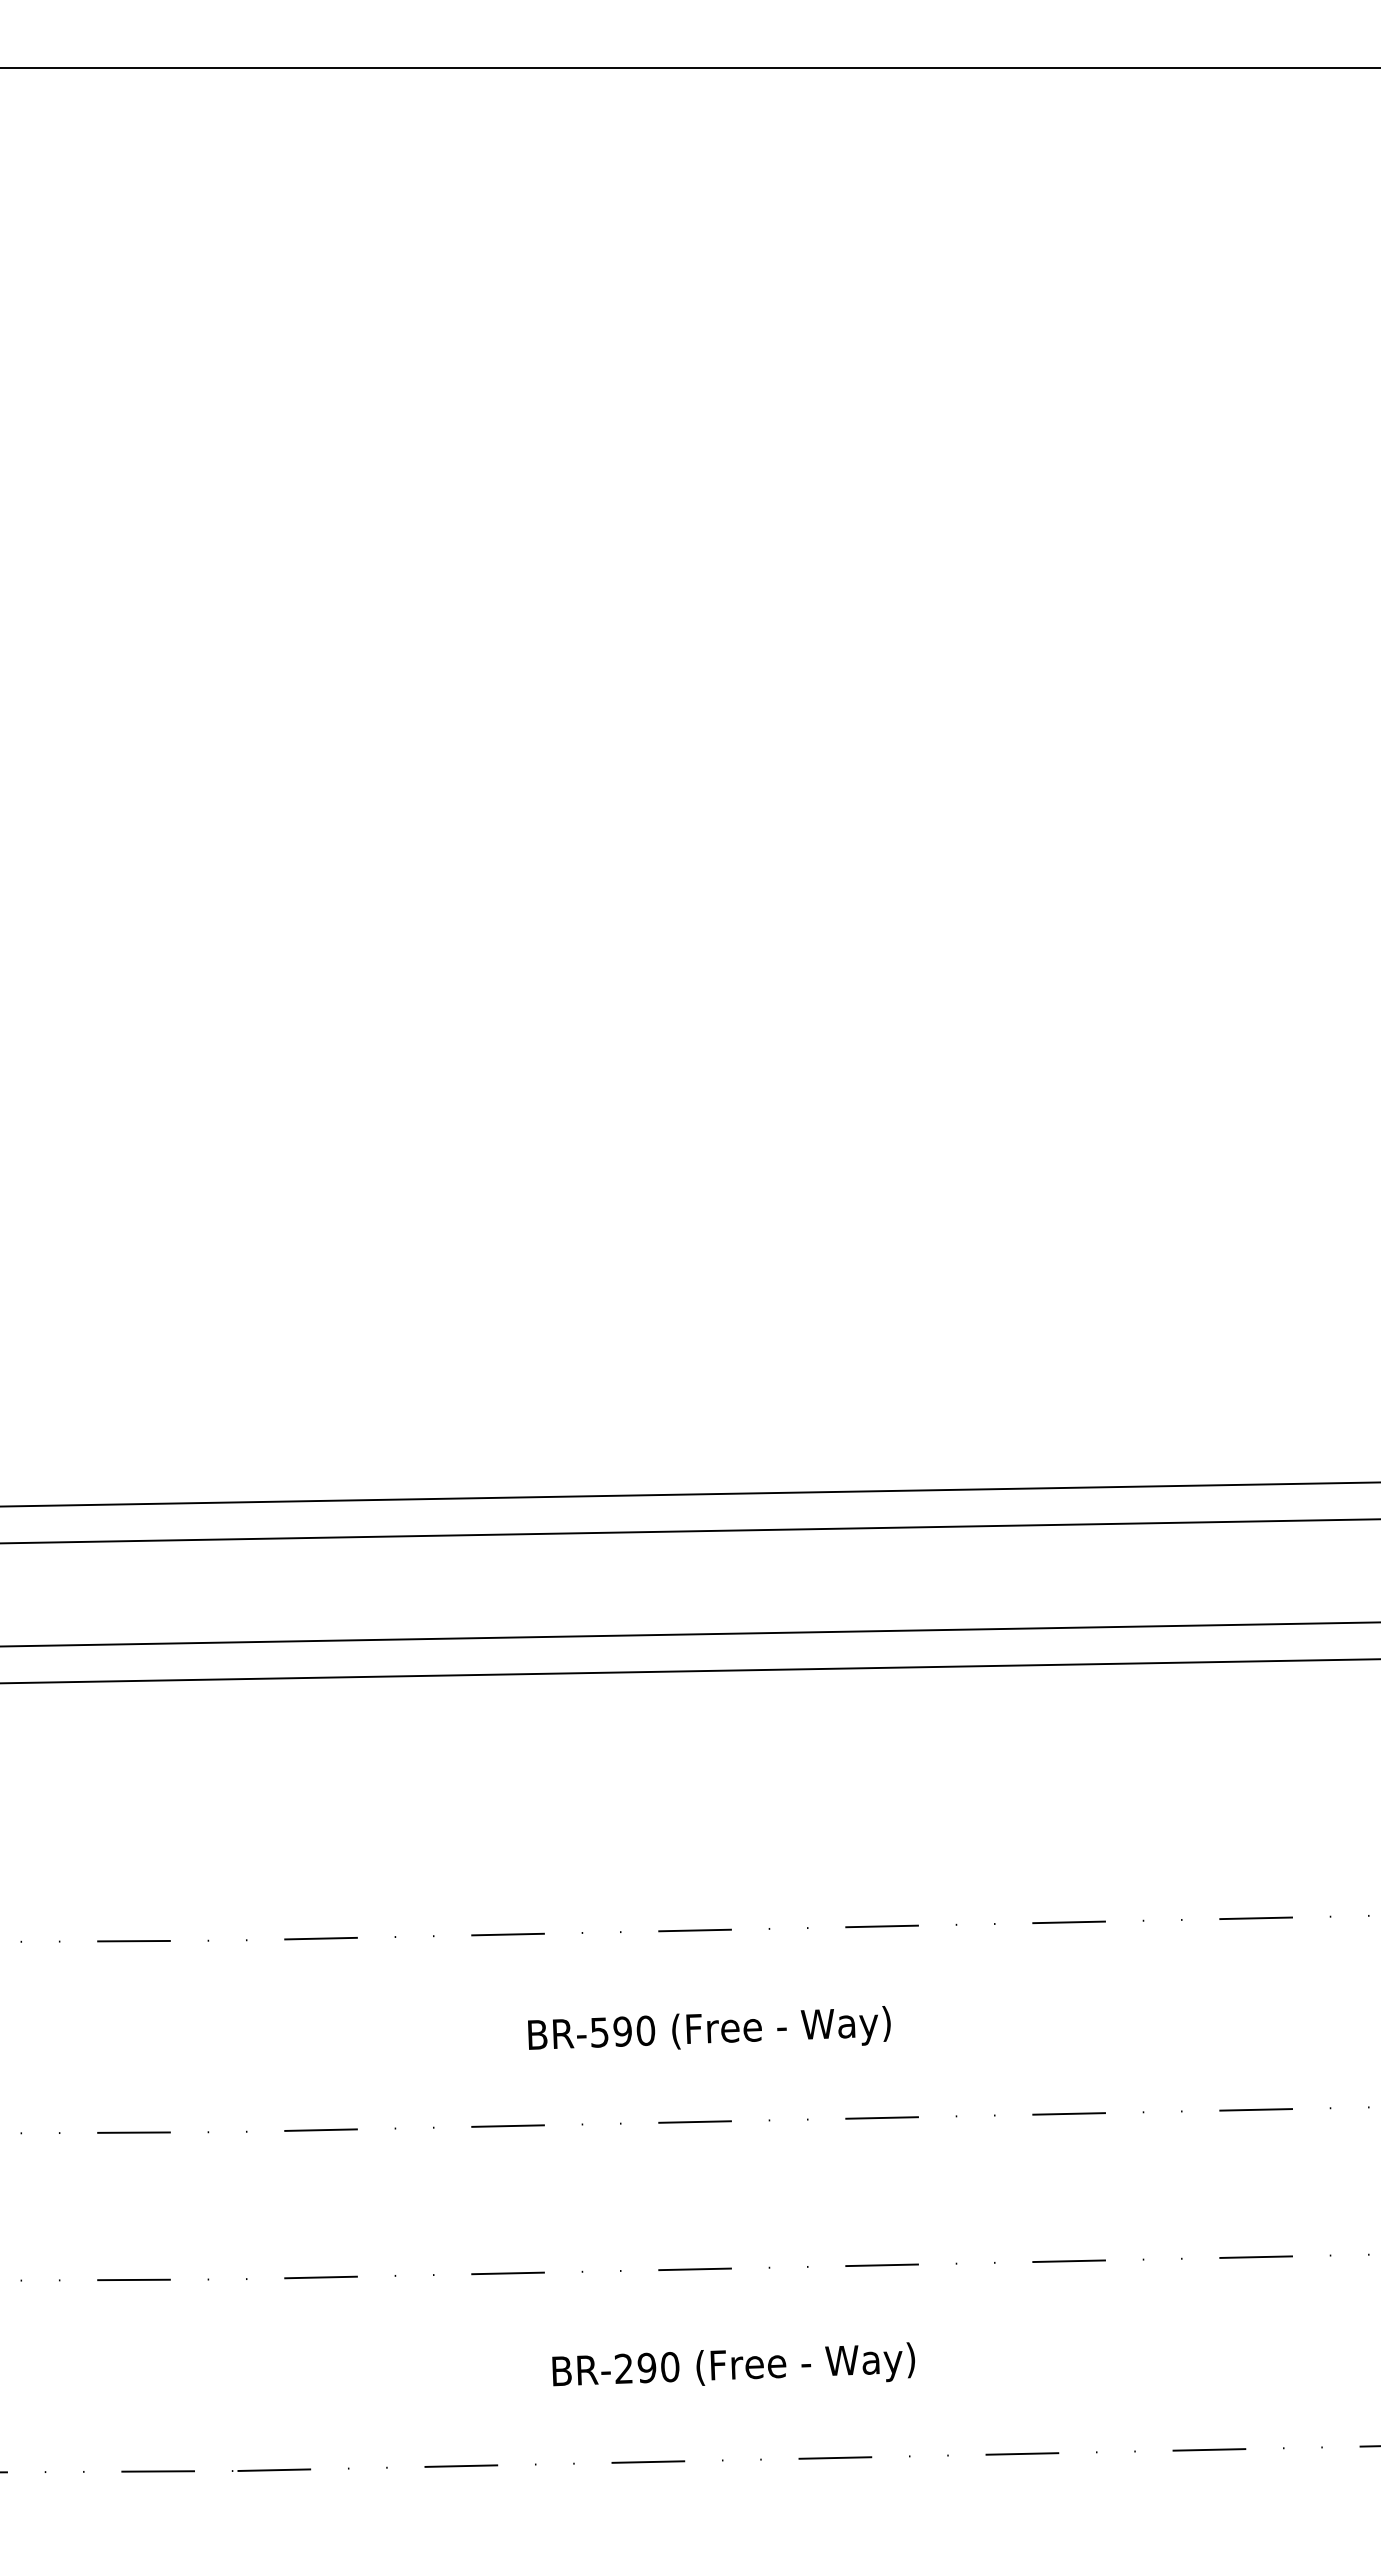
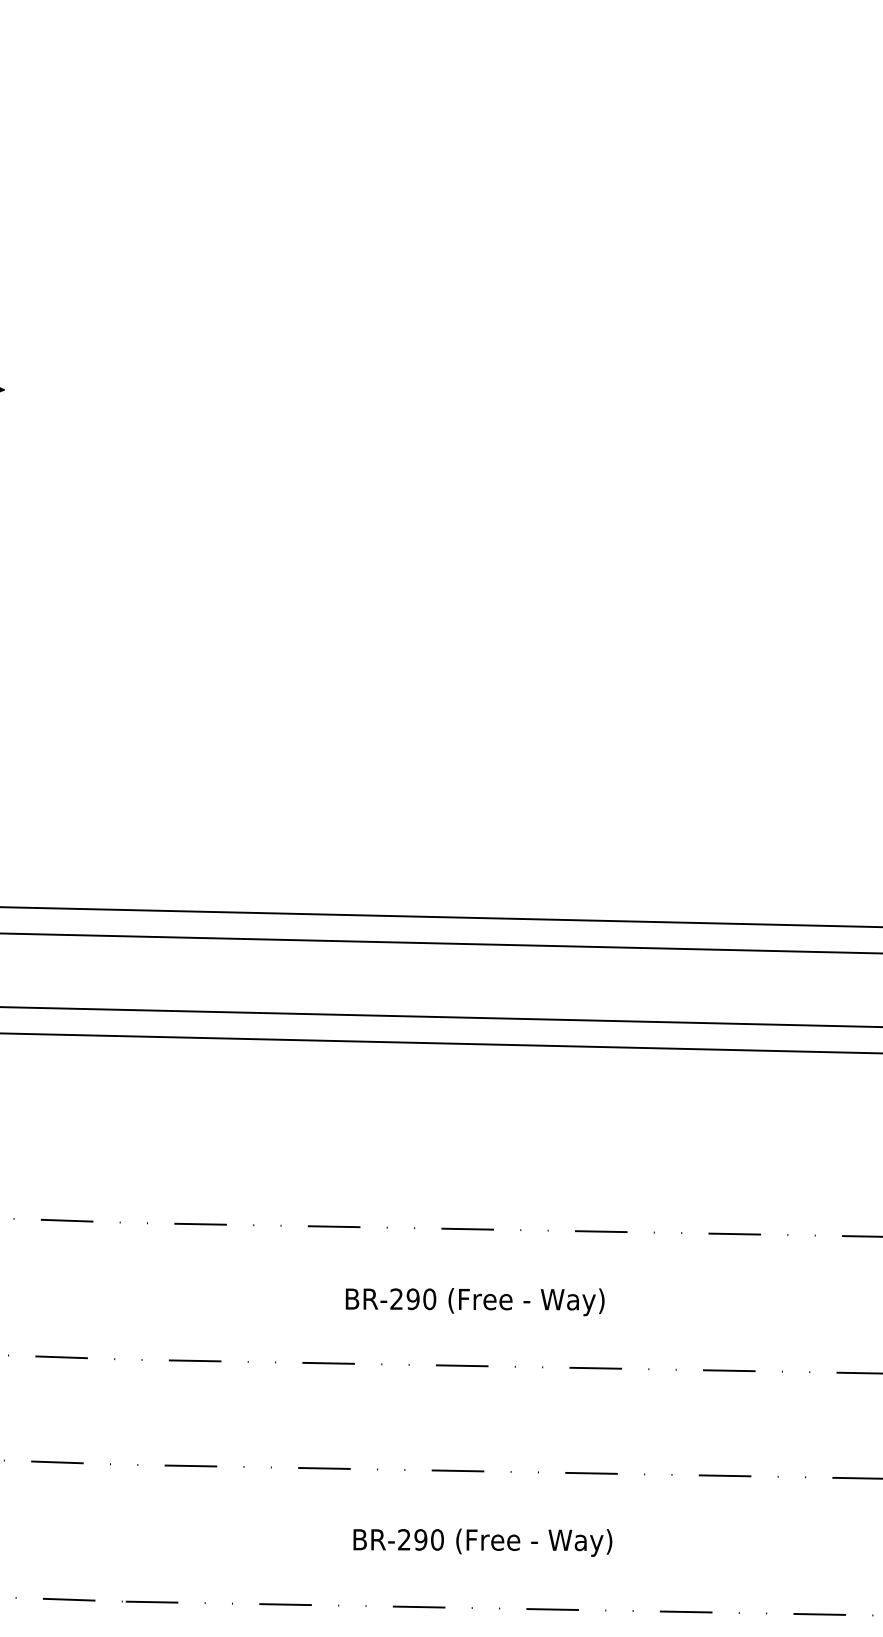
text: (599, 2032) -> (396, 1299), BR-590 -> BR-290

